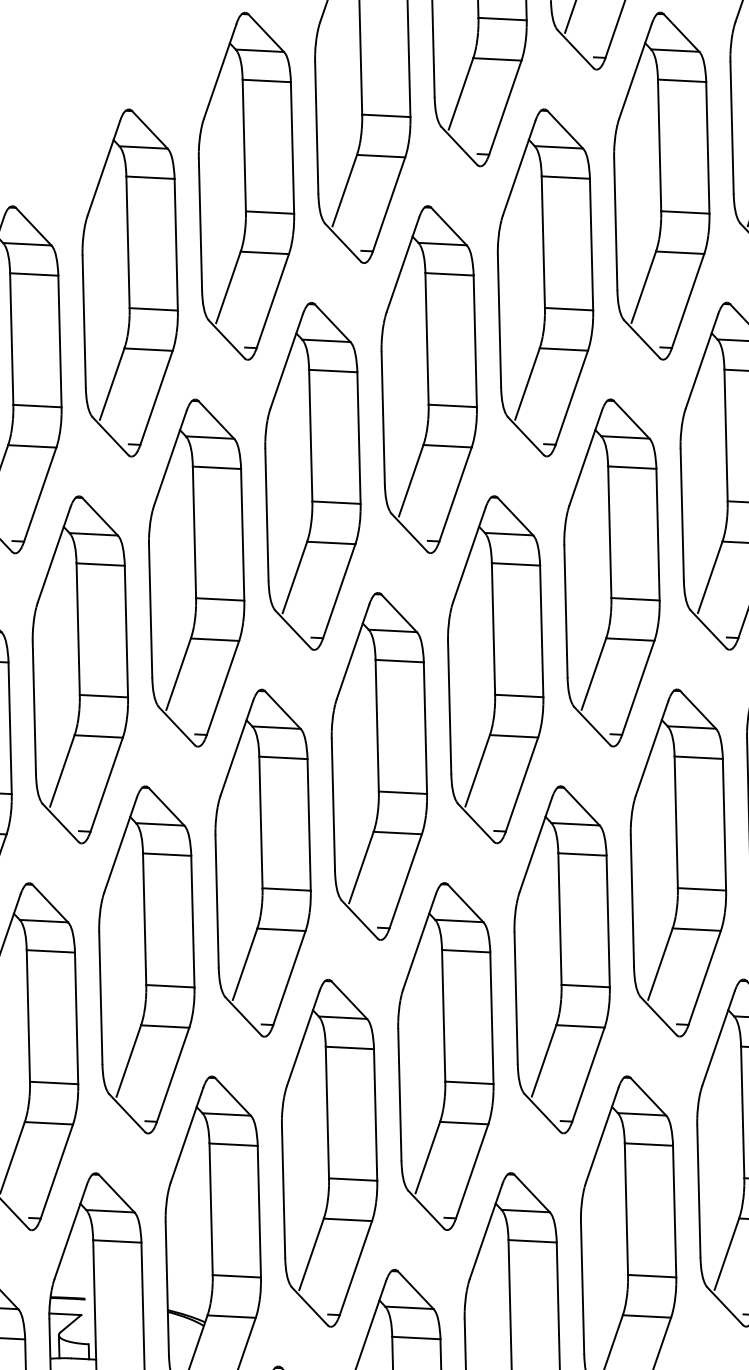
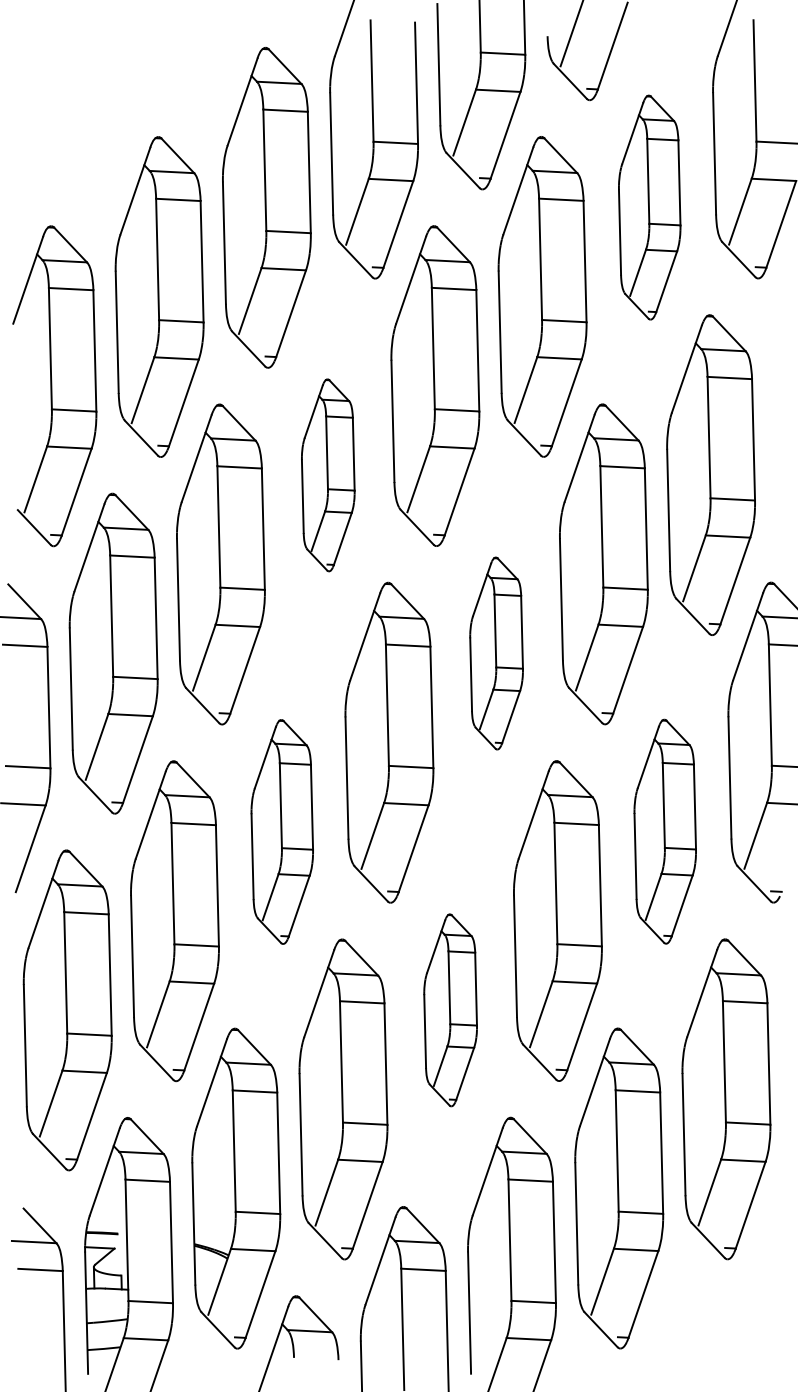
part: (661, 185) -> (649, 207), size x0.7
part: (313, 476) -> (328, 475), size x0.6
part: (495, 669) -> (496, 653), size x0.6
part: (263, 862) -> (282, 831), size x0.7
part: (678, 862) -> (665, 831), size x0.7
part: (445, 1056) -> (450, 1010), size x0.6

